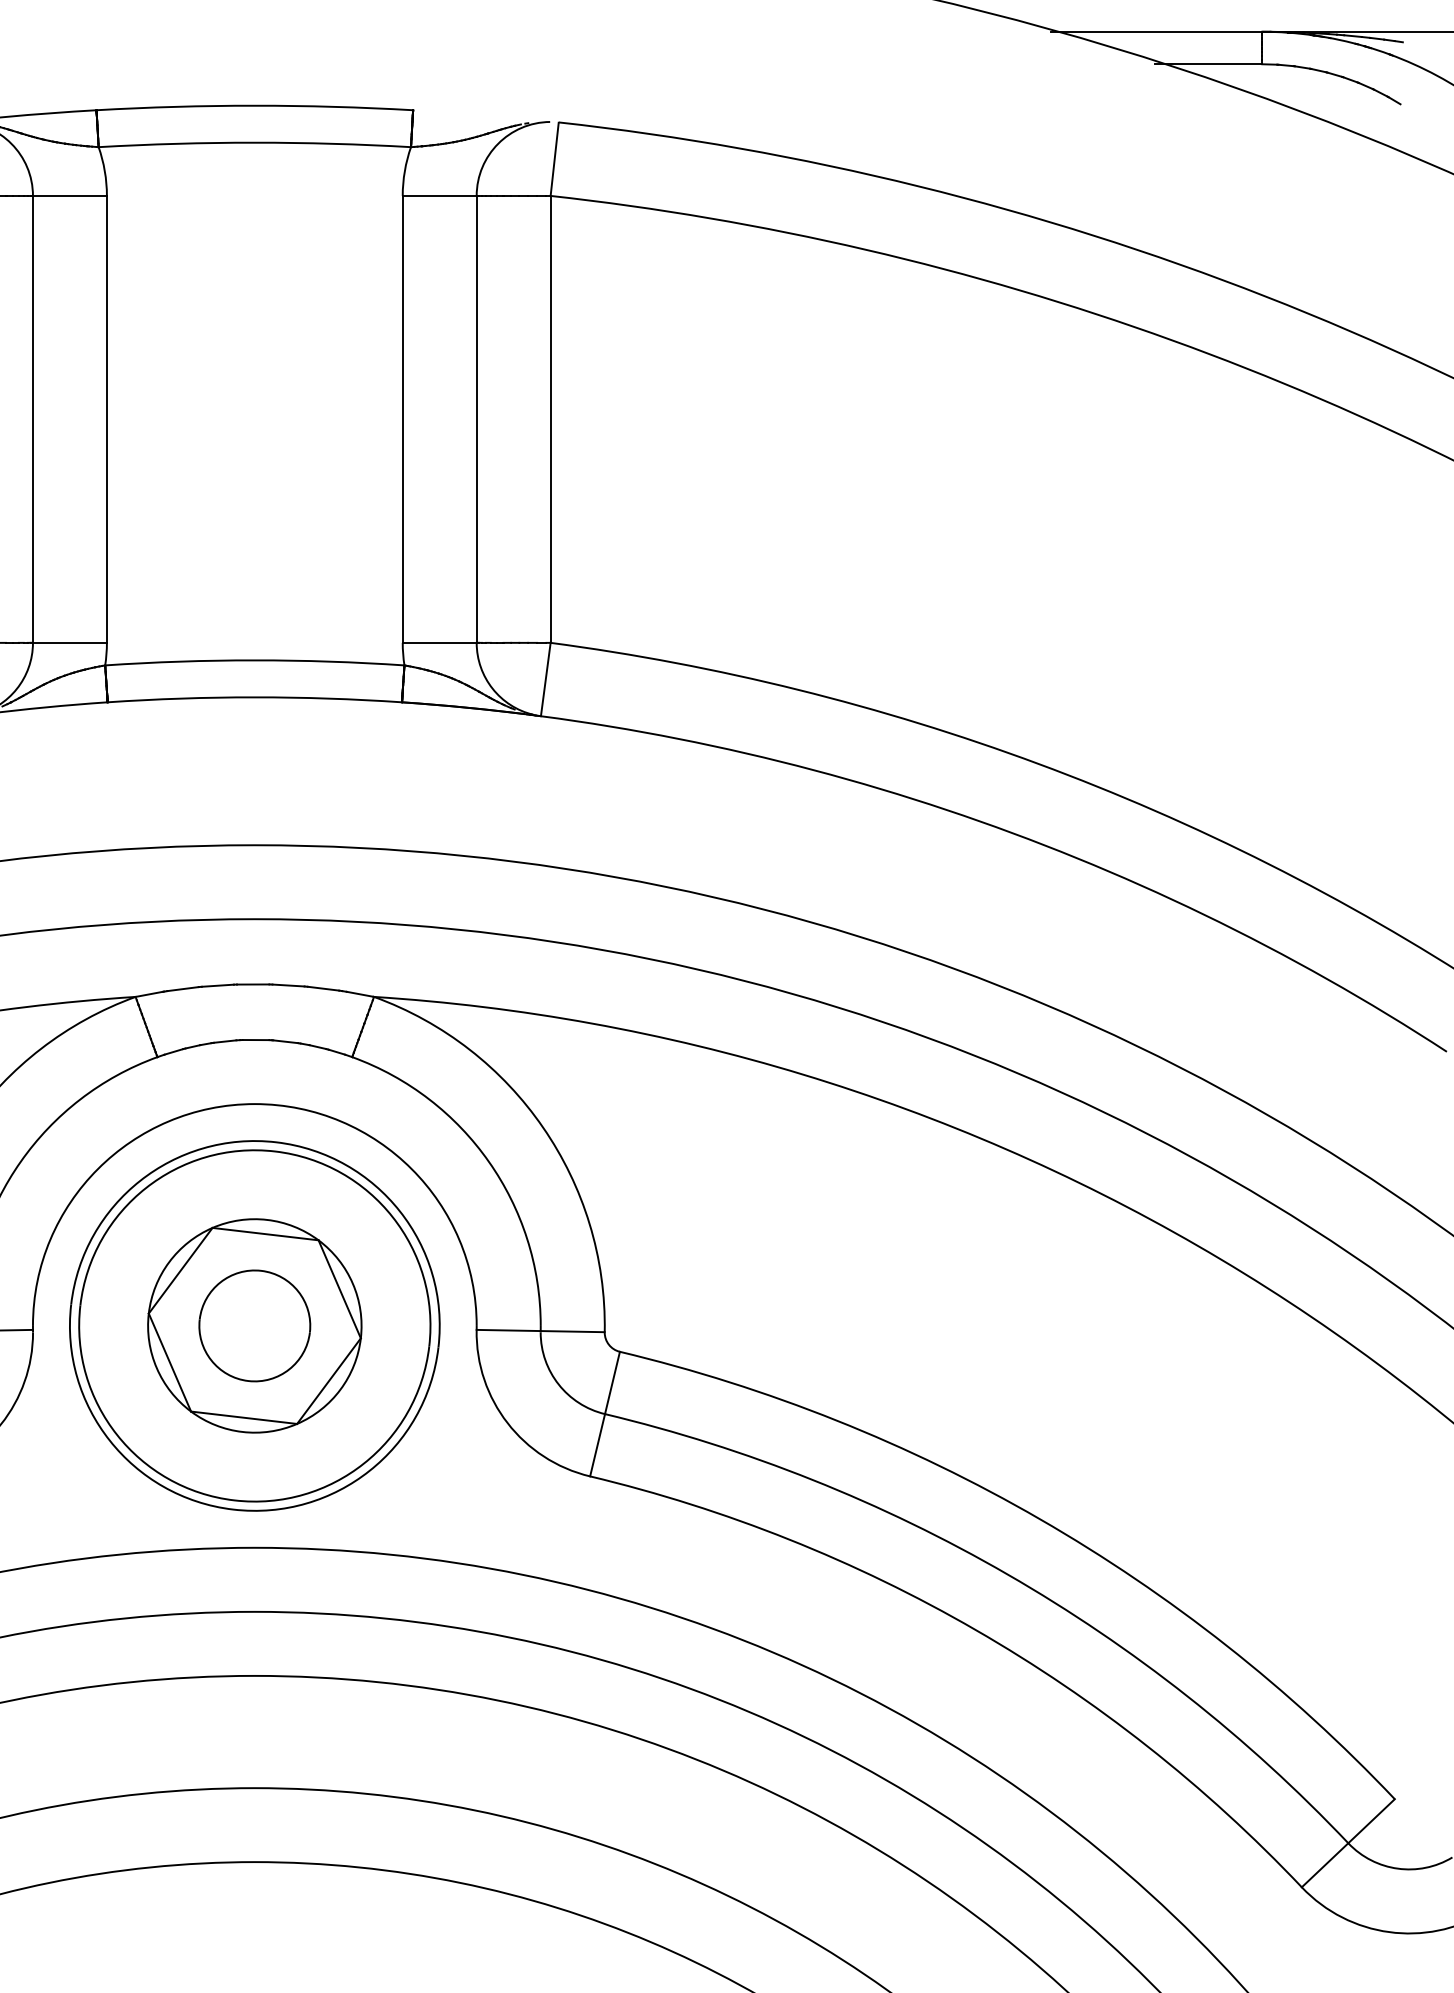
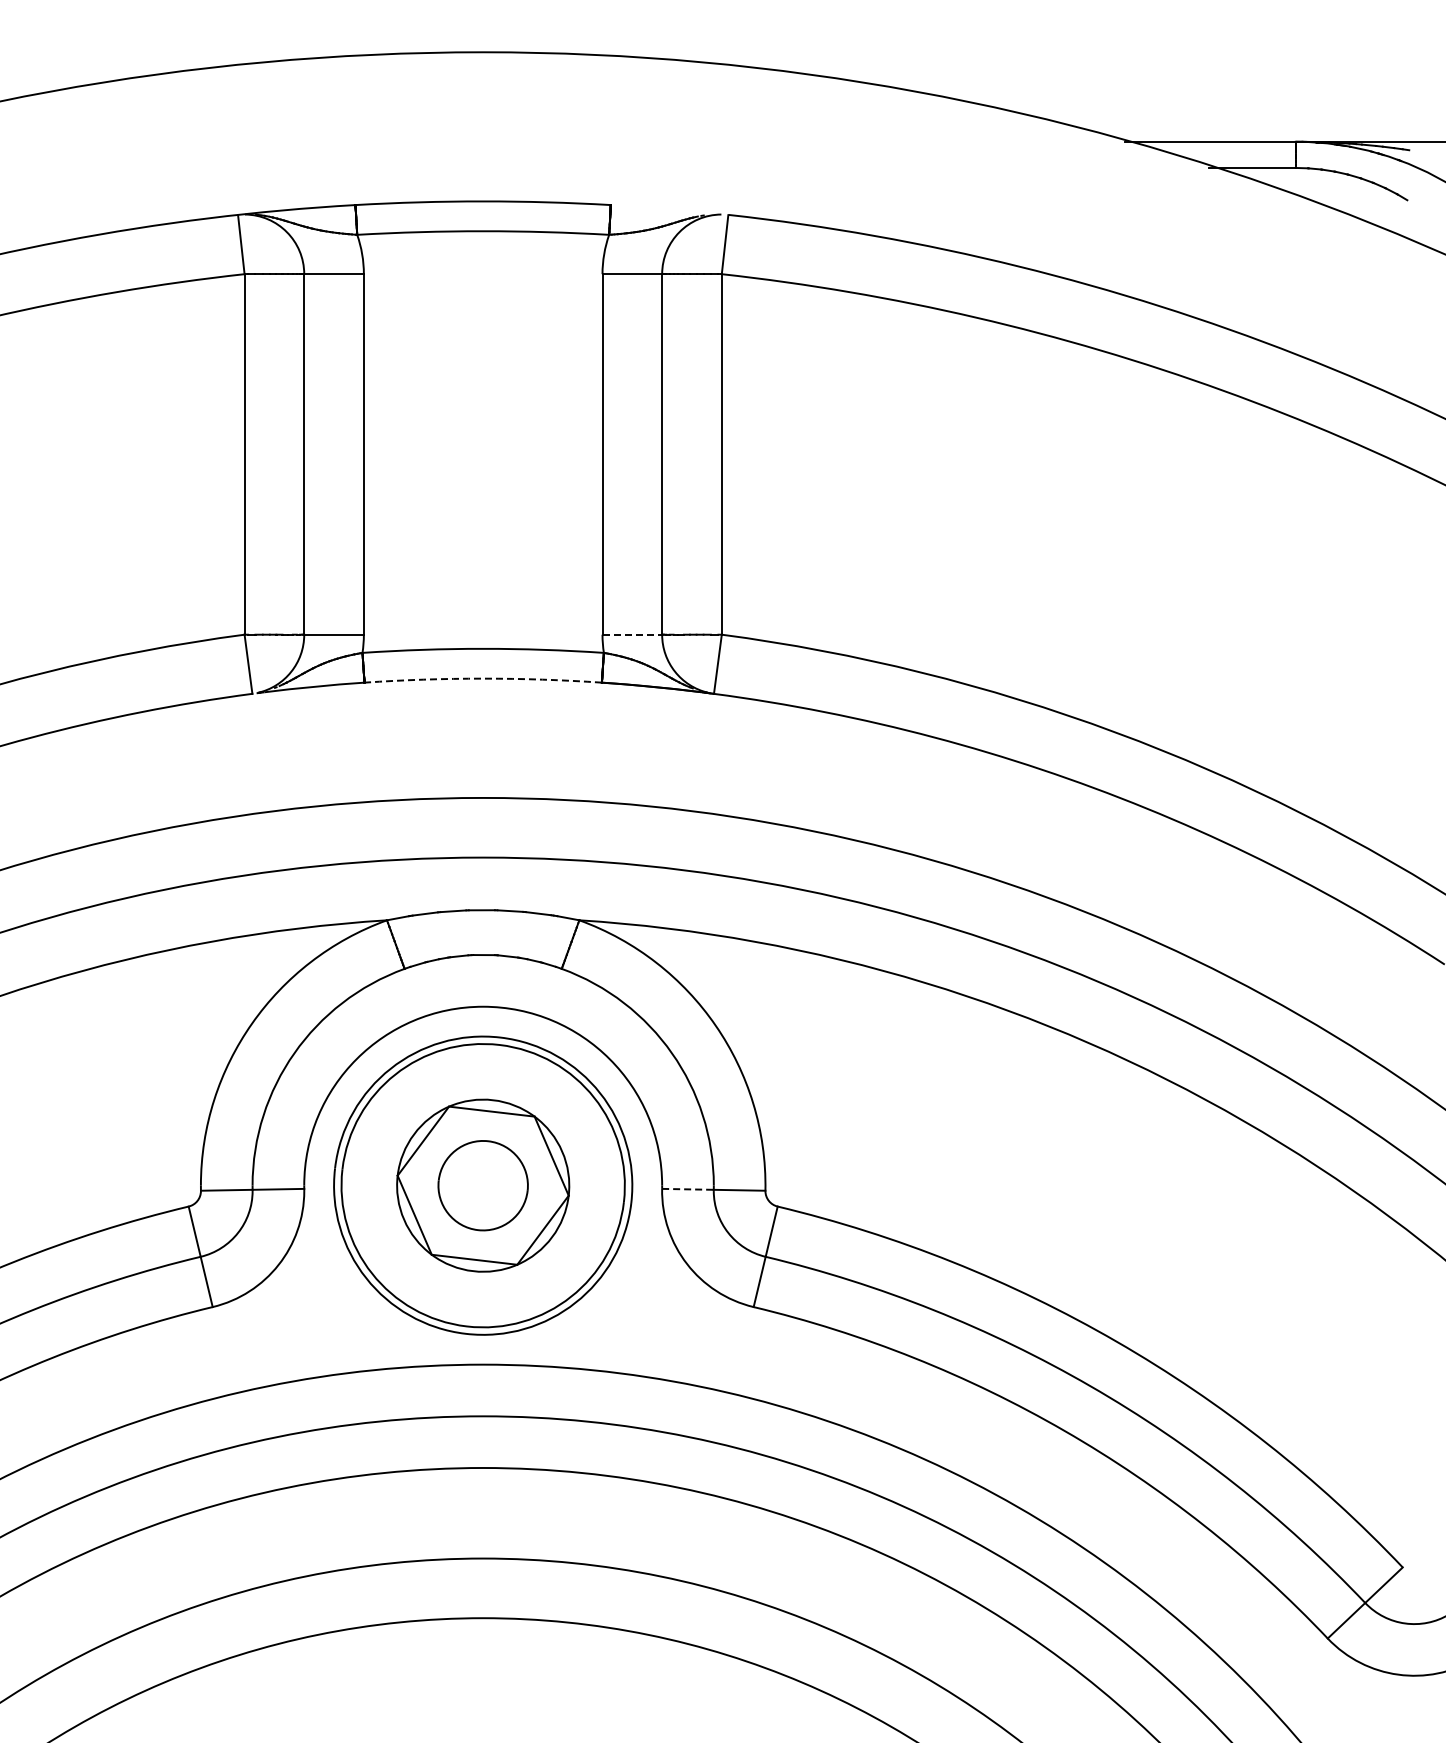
line: (439, 642) -> (632, 634), solid -> dashed
arc: (255, 697) -> (483, 678), solid -> dashed
line: (508, 1330) -> (687, 1189), solid -> dashed

